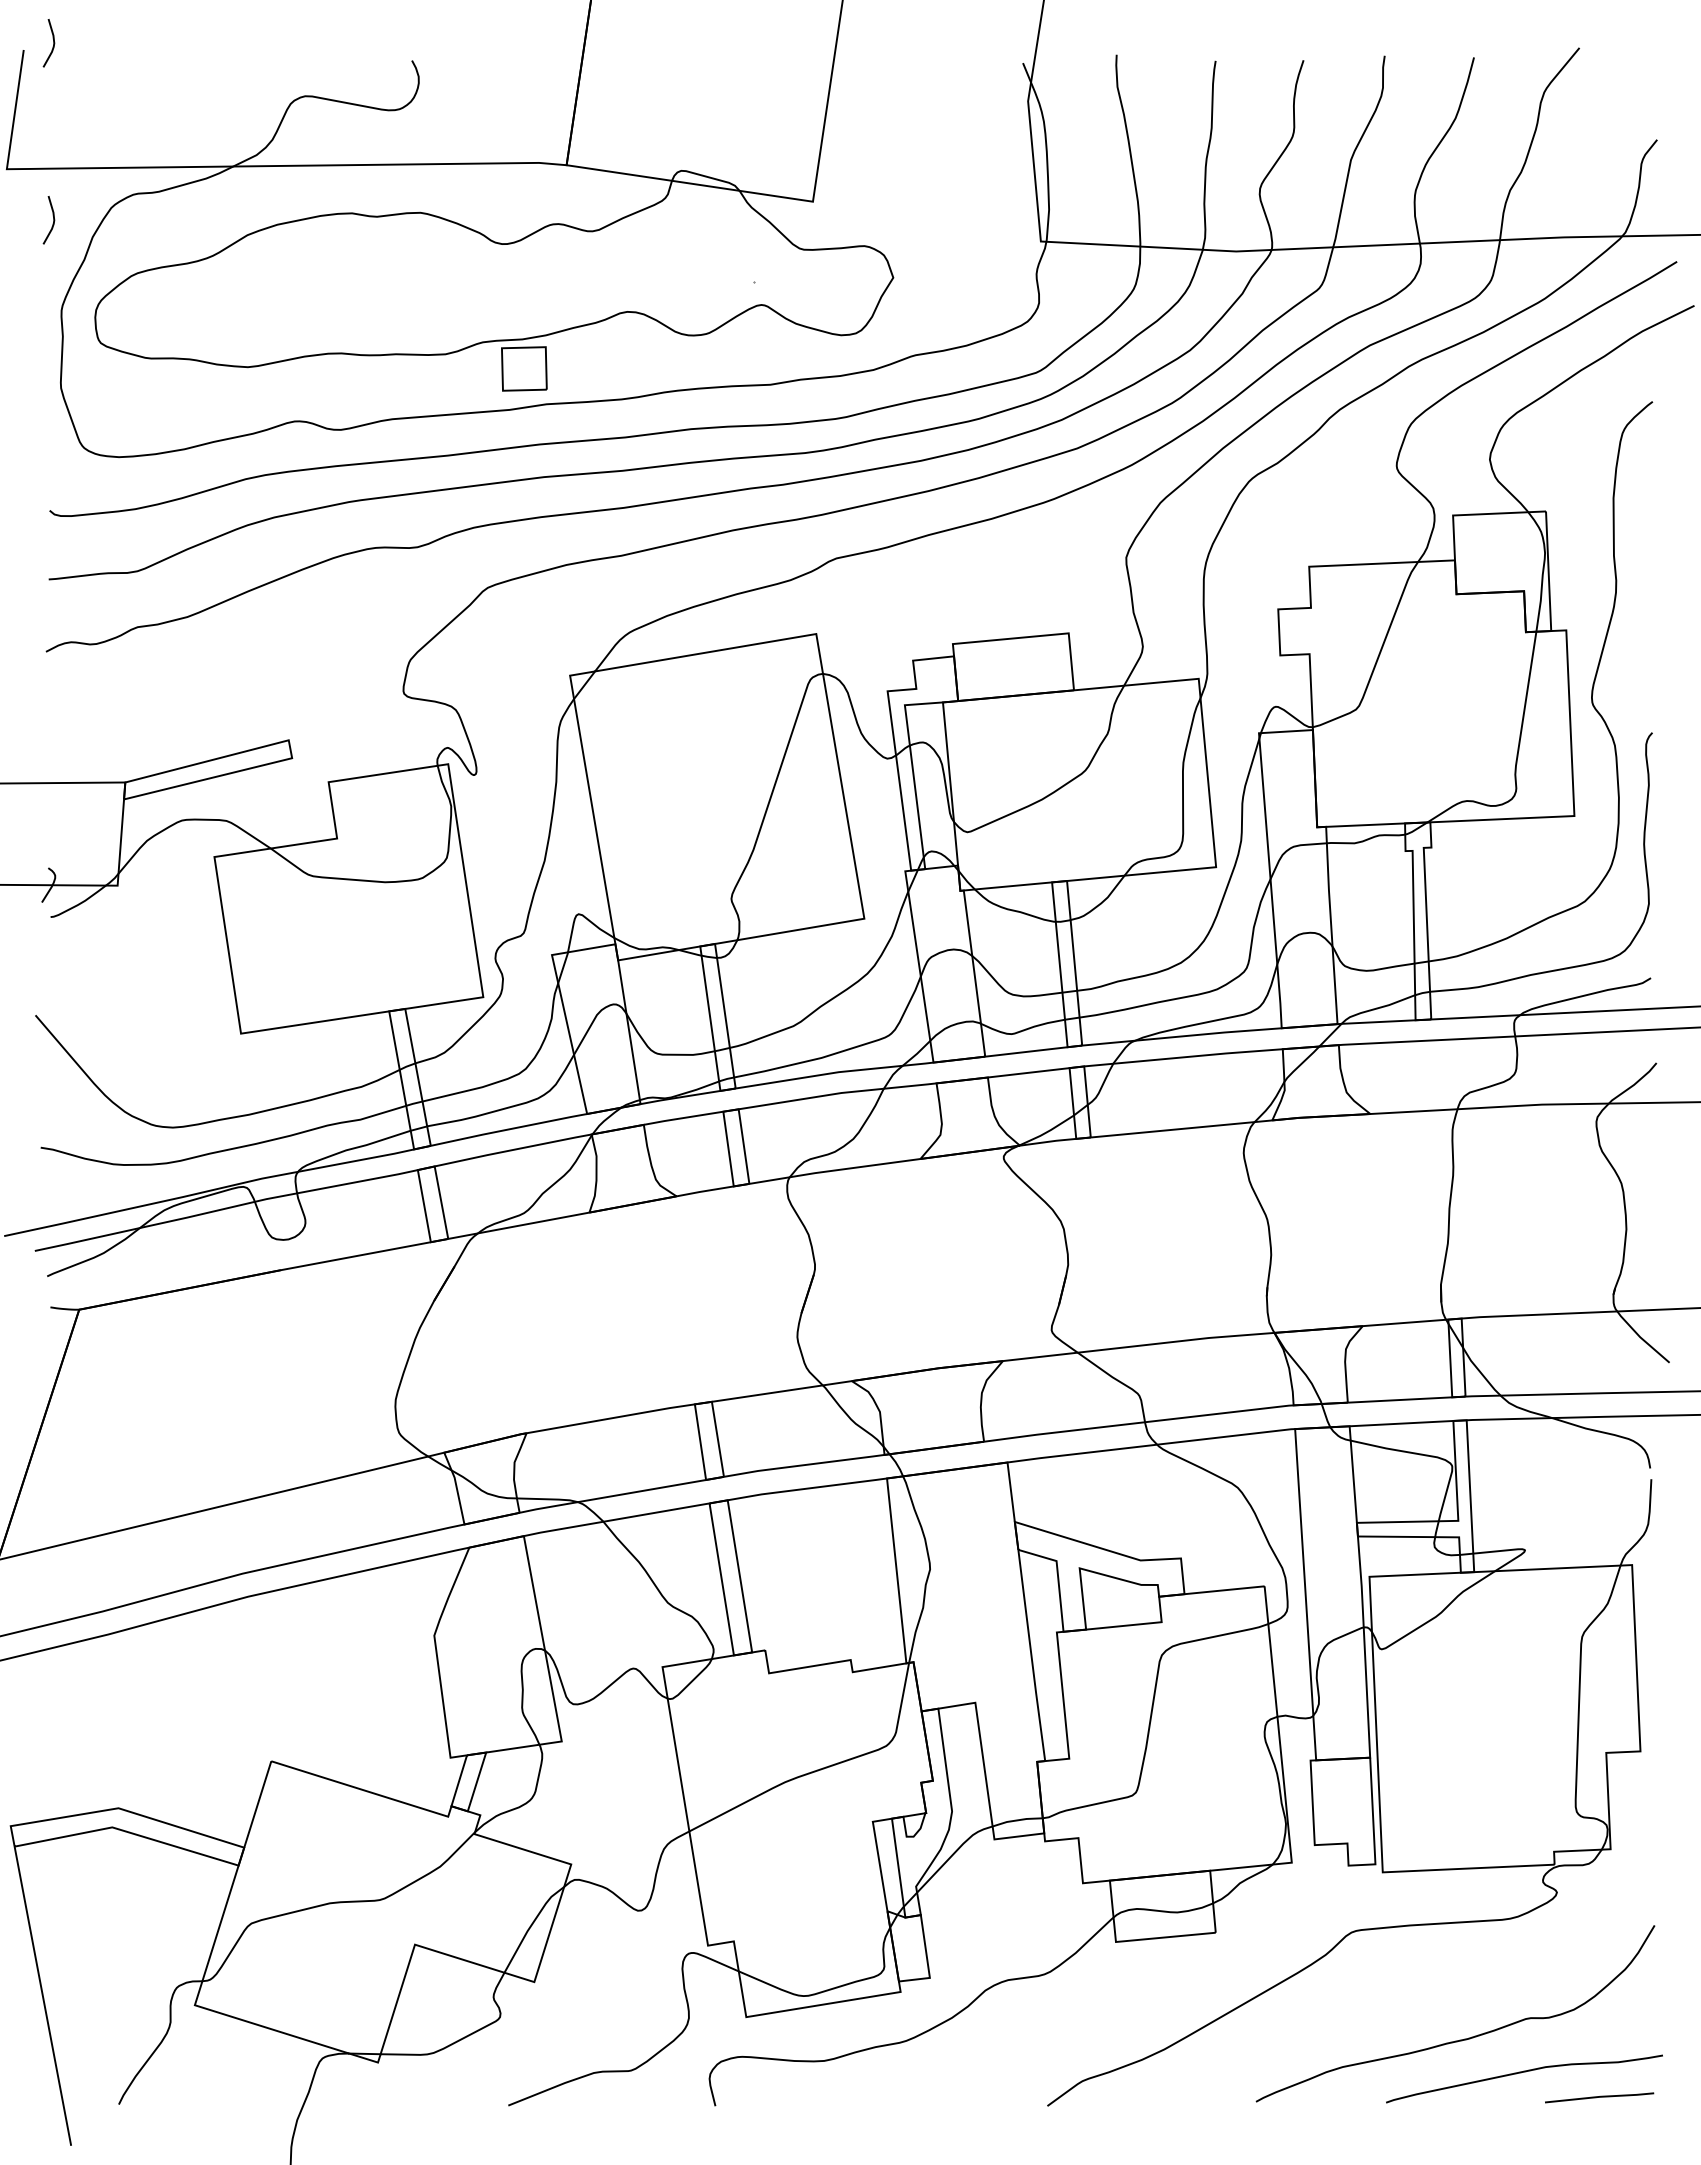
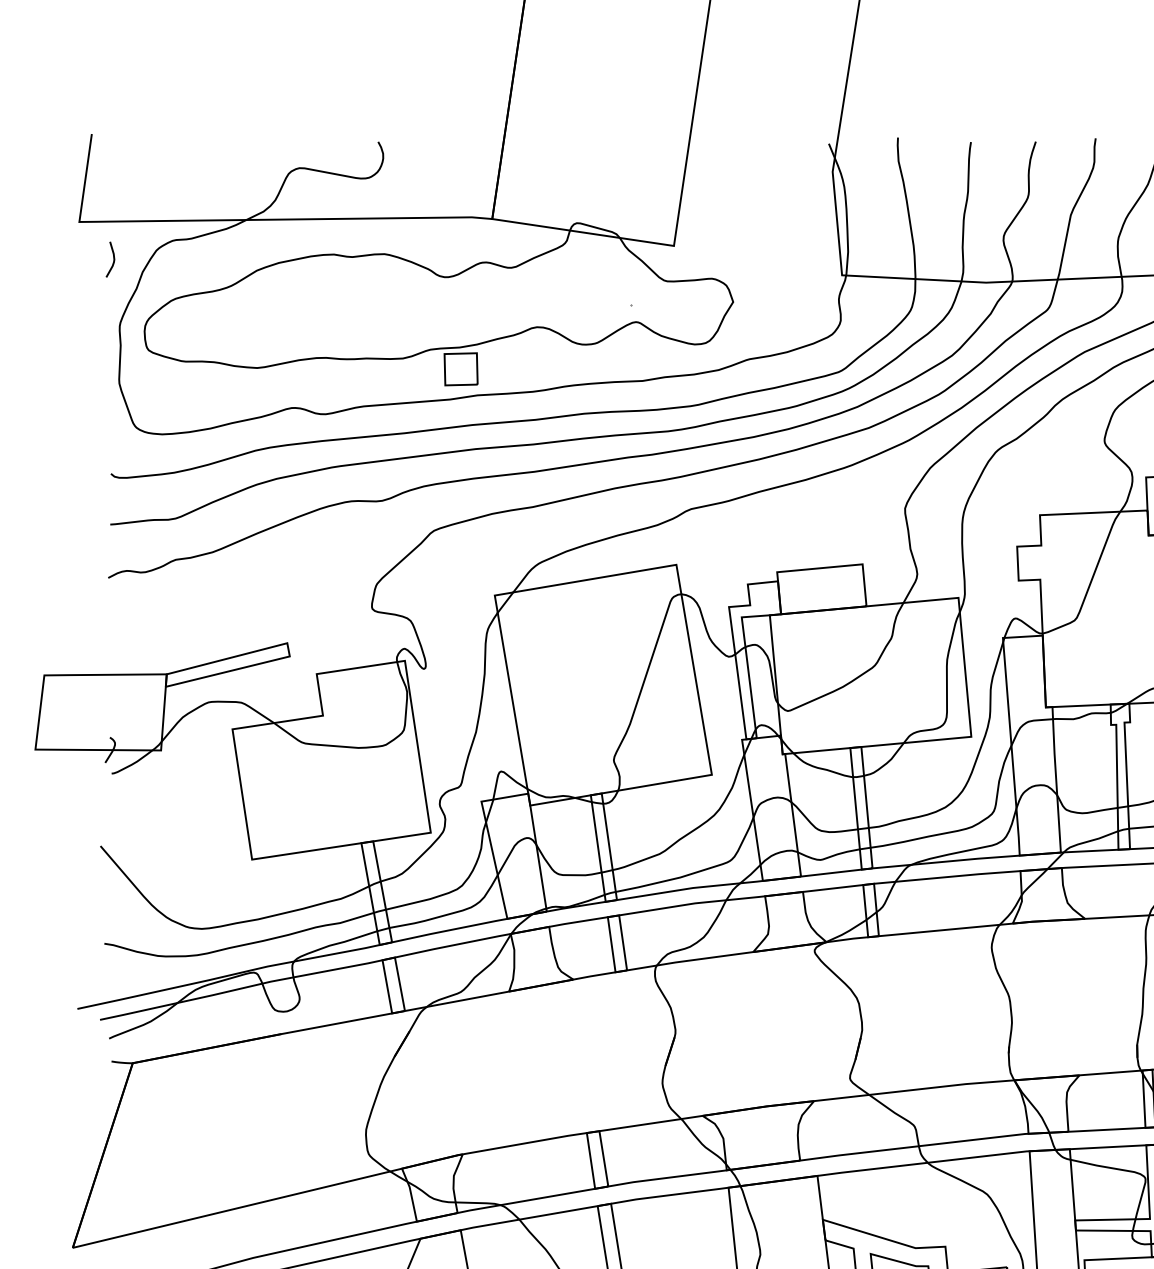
curve: (53, 43) -> (113, 129), removed

